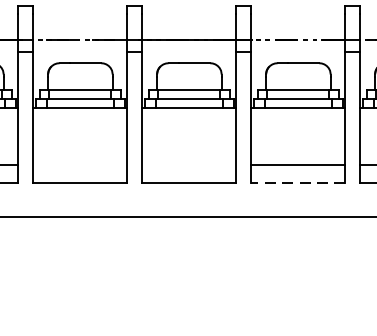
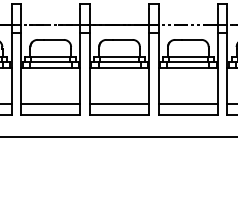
line: (79, 165) -> (50, 104), added
line: (189, 165) -> (119, 104), added
line: (298, 183) -> (188, 115), dashed -> solid

